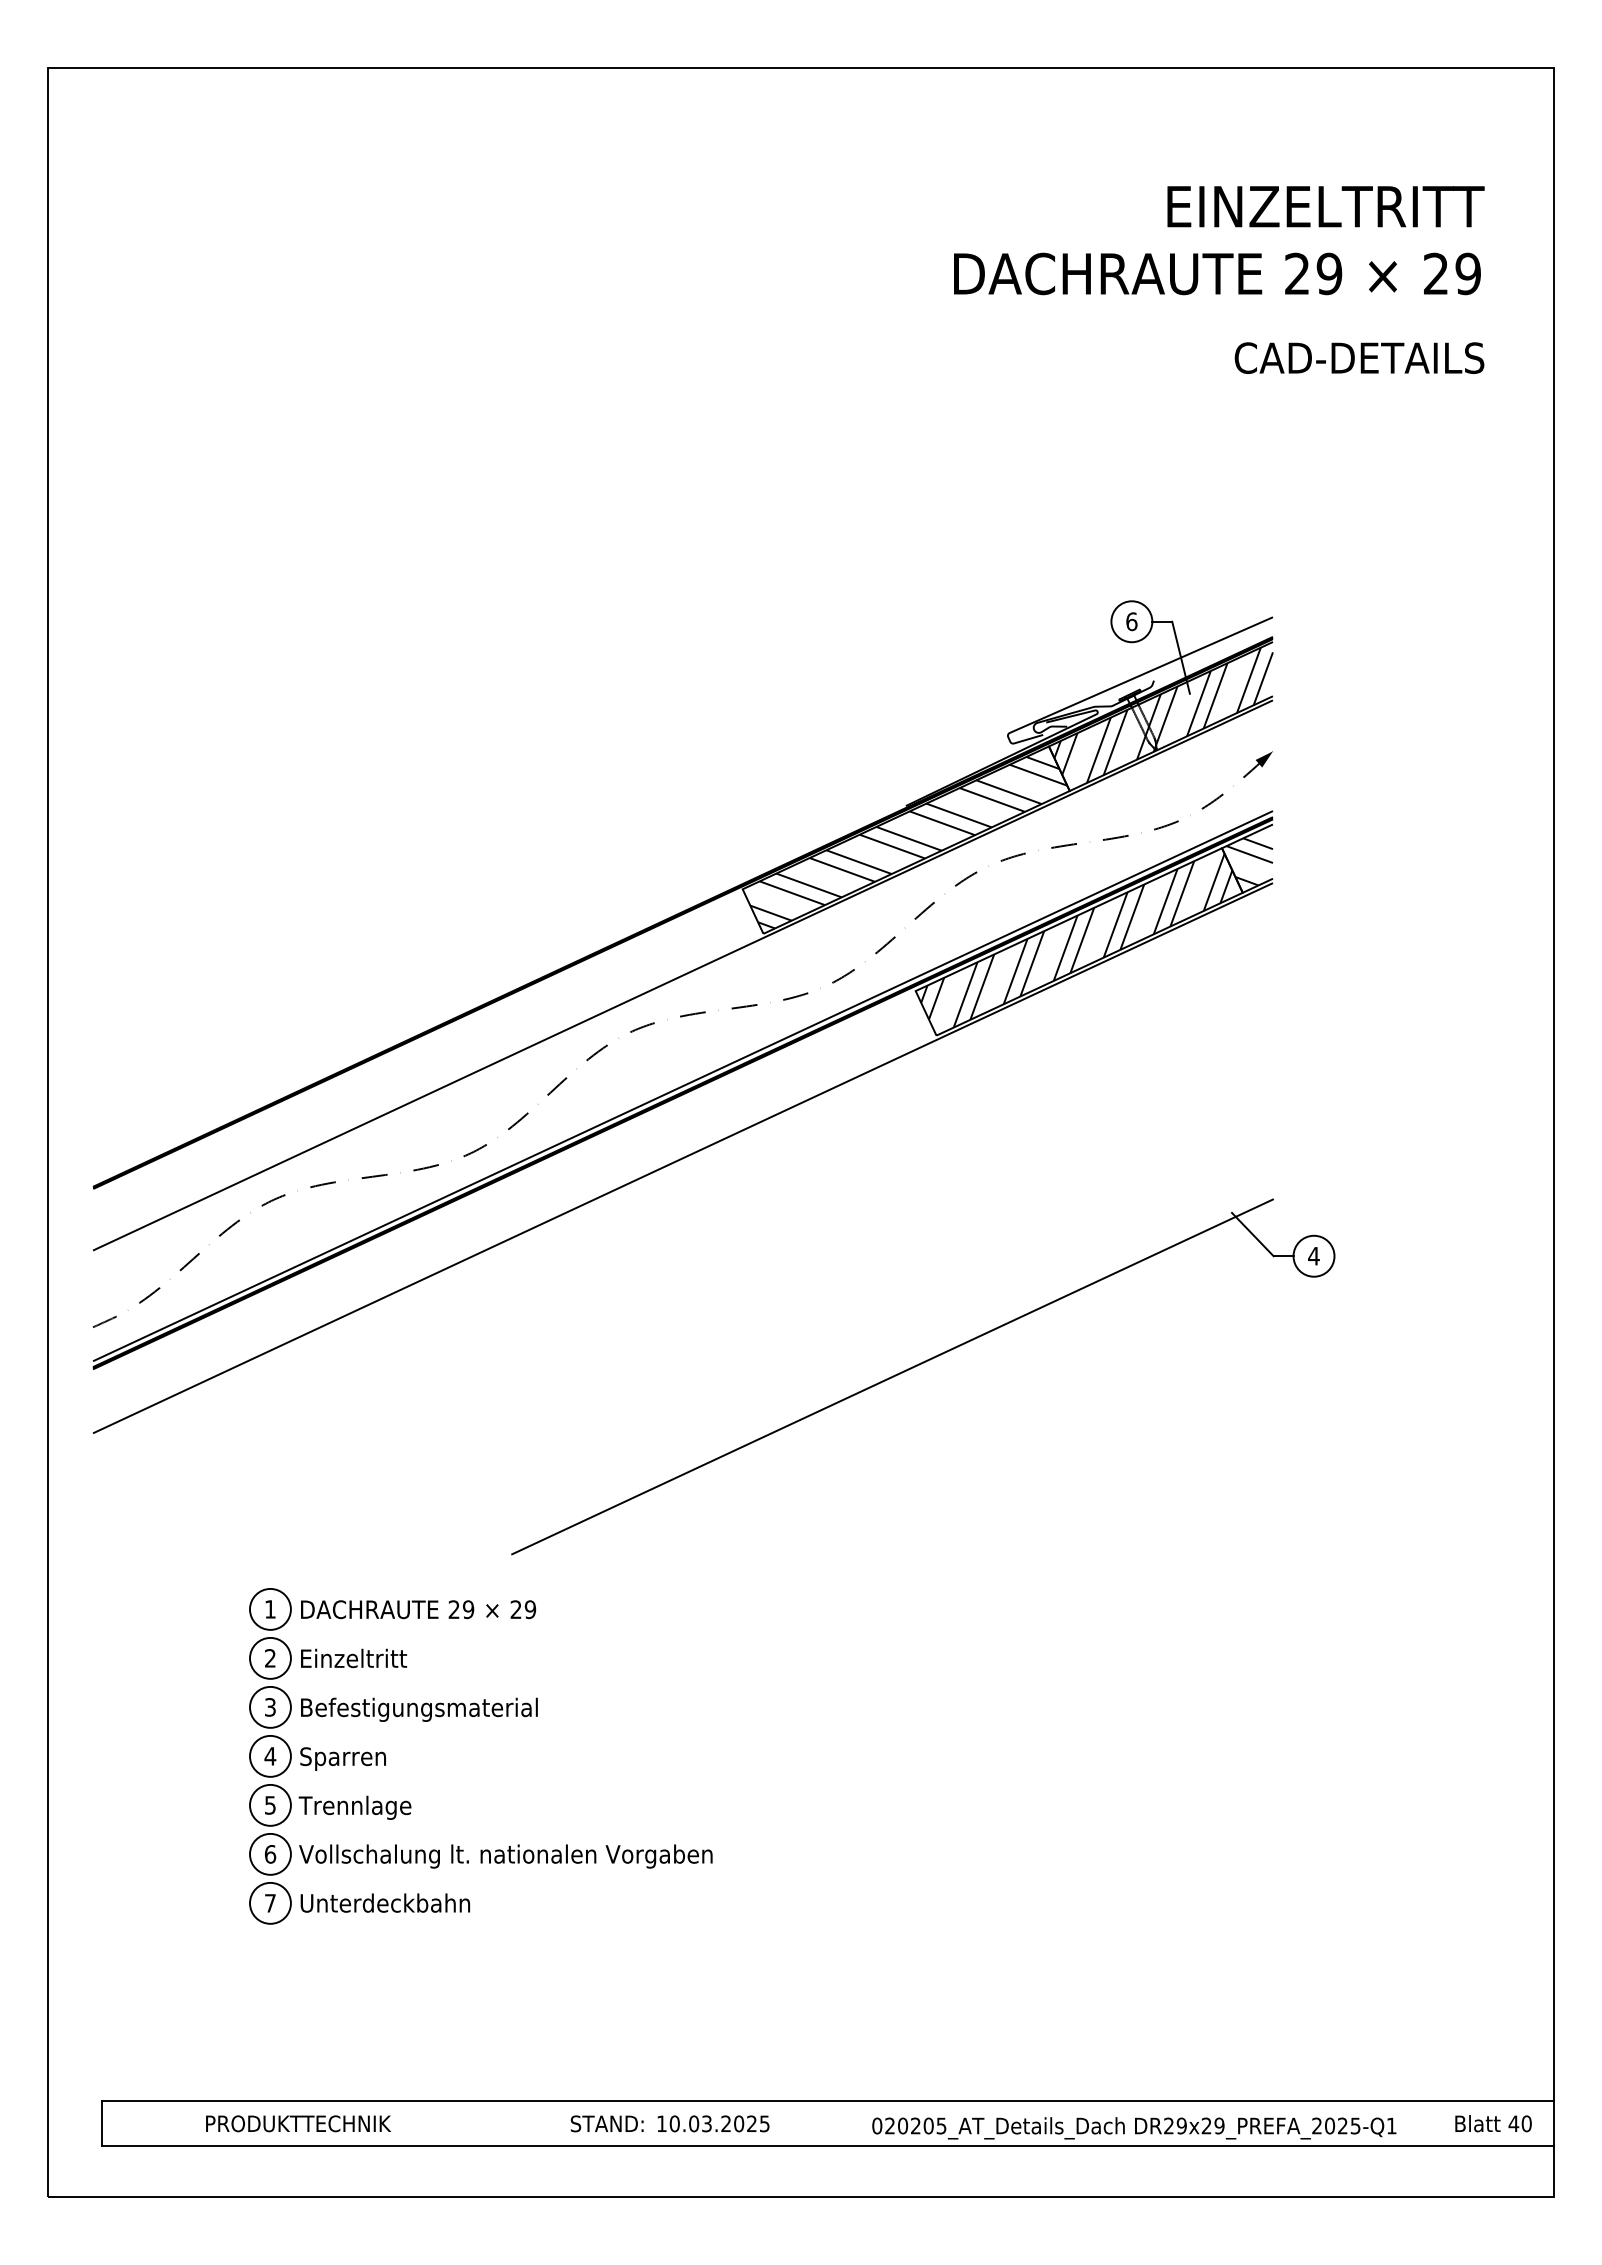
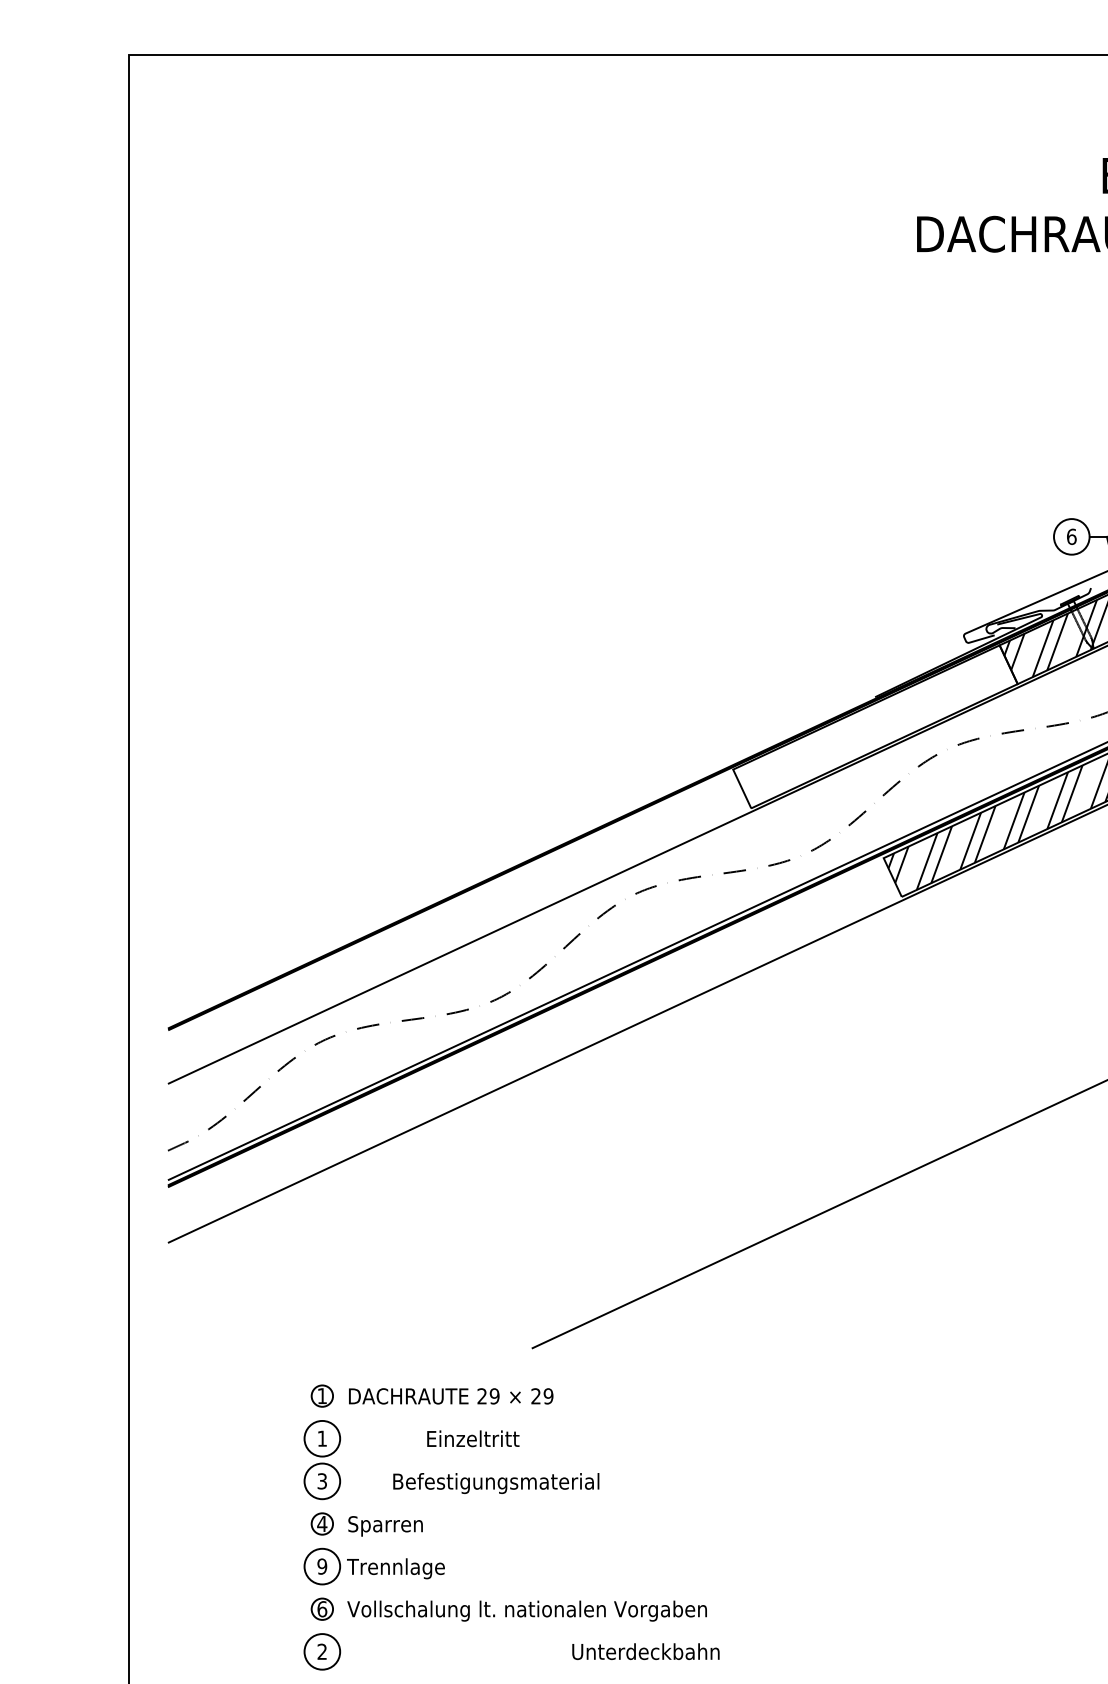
hatch: (908, 842) -> (877, 728), removed
circle: (270, 1608) -> (322, 1395), size x0.6
text: (270, 1658) -> (322, 1438), 2 -> 1
text: (354, 1658) -> (473, 1438), moved
text: (419, 1709) -> (496, 1483), moved
circle: (270, 1755) -> (322, 1523), size x0.6
text: (269, 1805) -> (321, 1566), 5 -> 9
circle: (270, 1853) -> (322, 1608), size x0.6
text: (384, 1902) -> (645, 1651), moved
text: (270, 1903) -> (322, 1651), 7 -> 2

